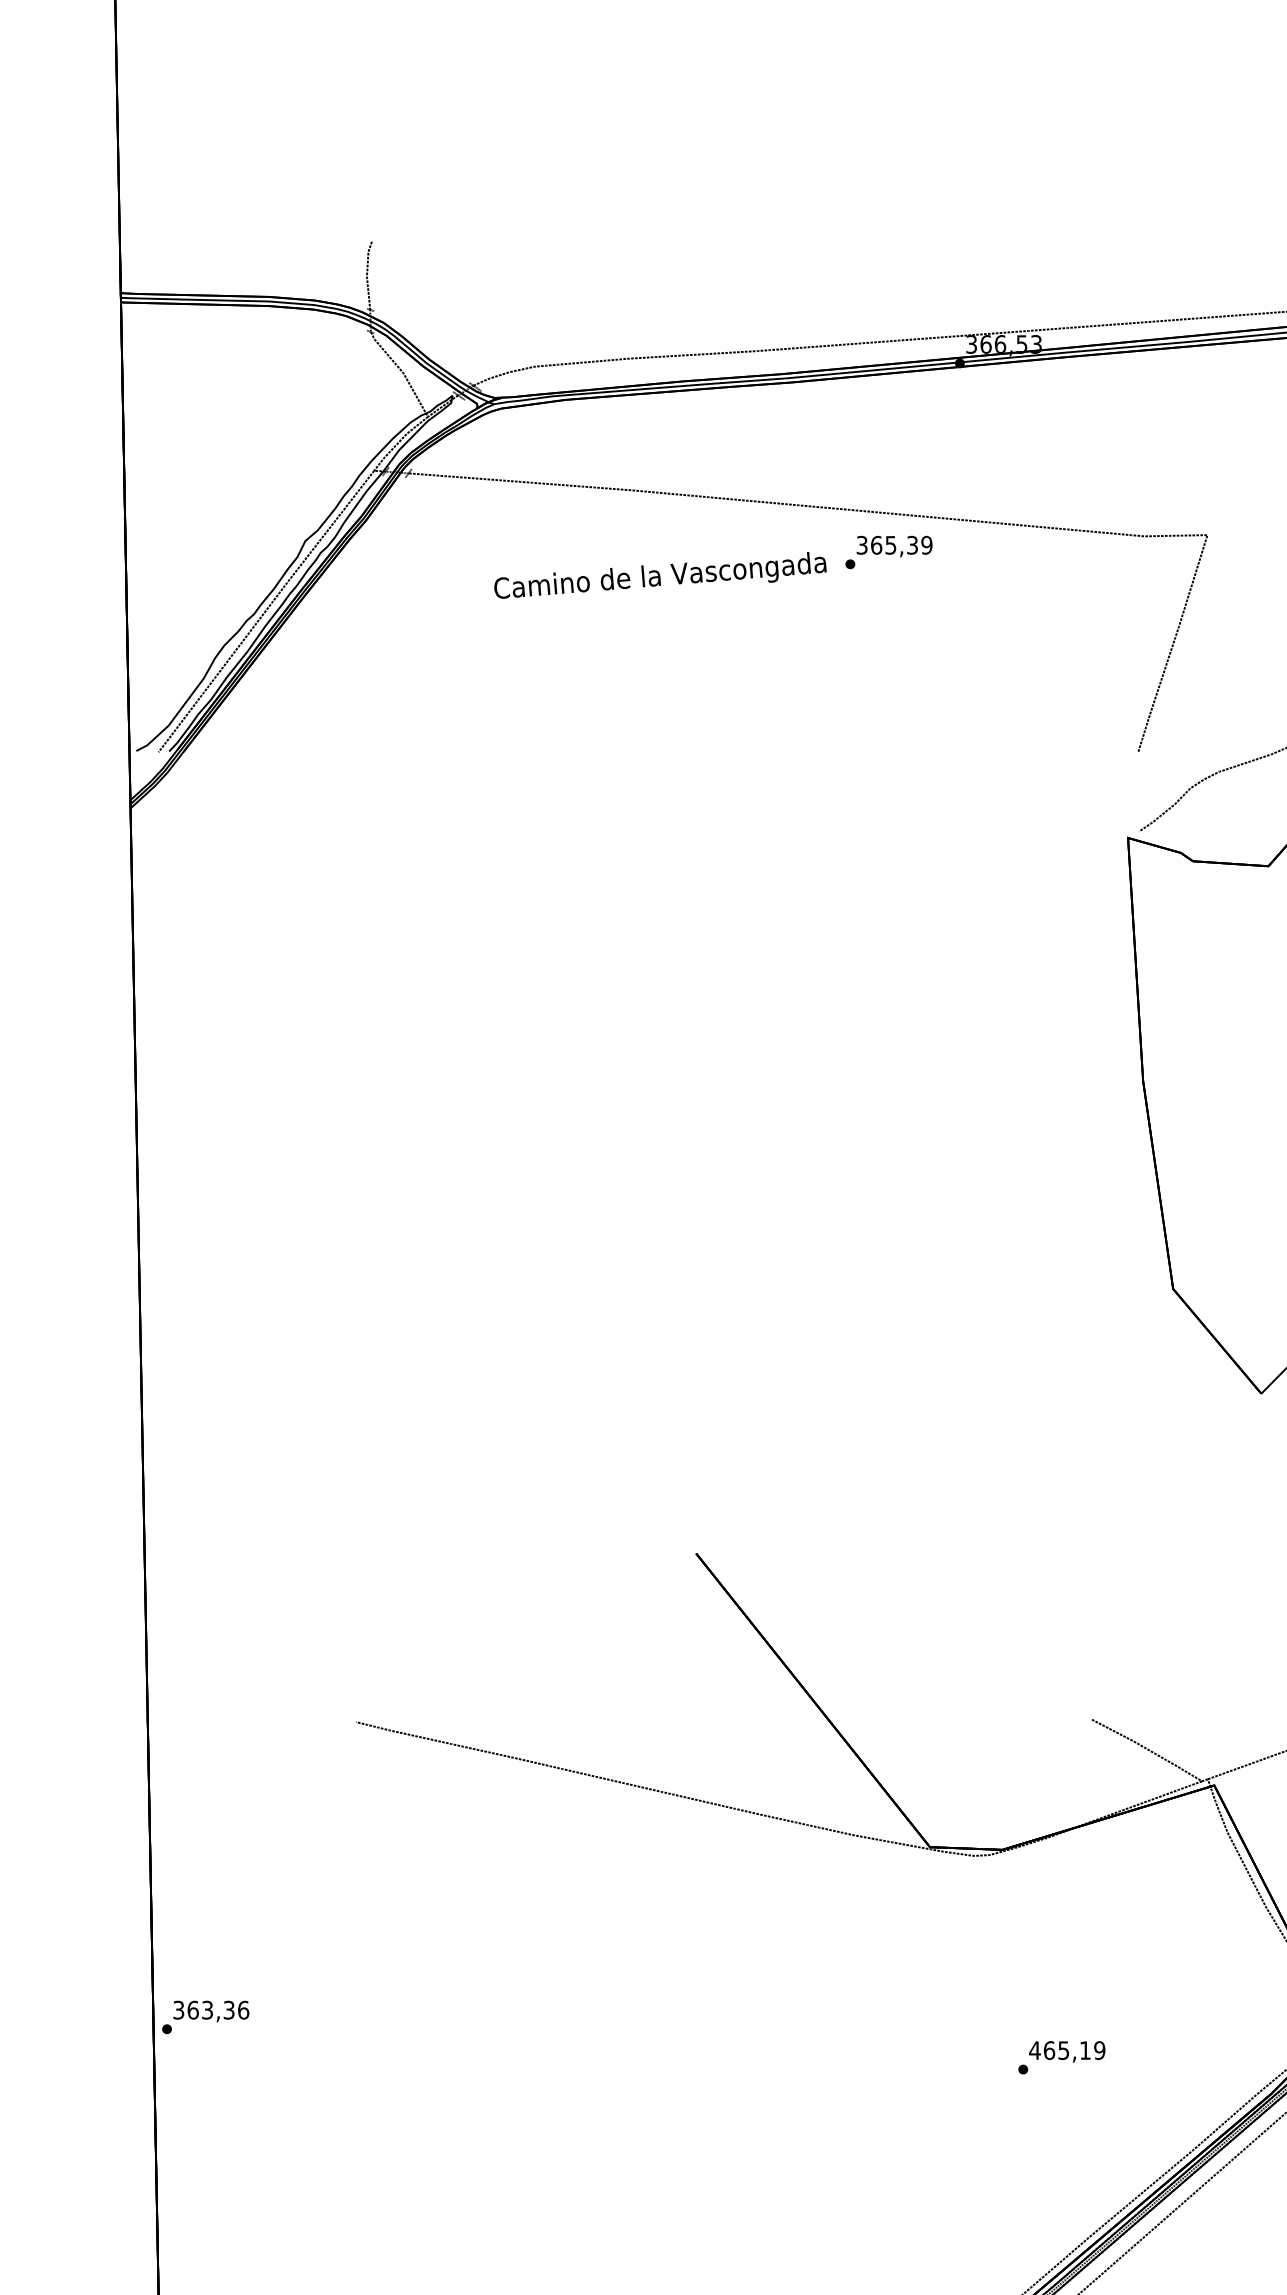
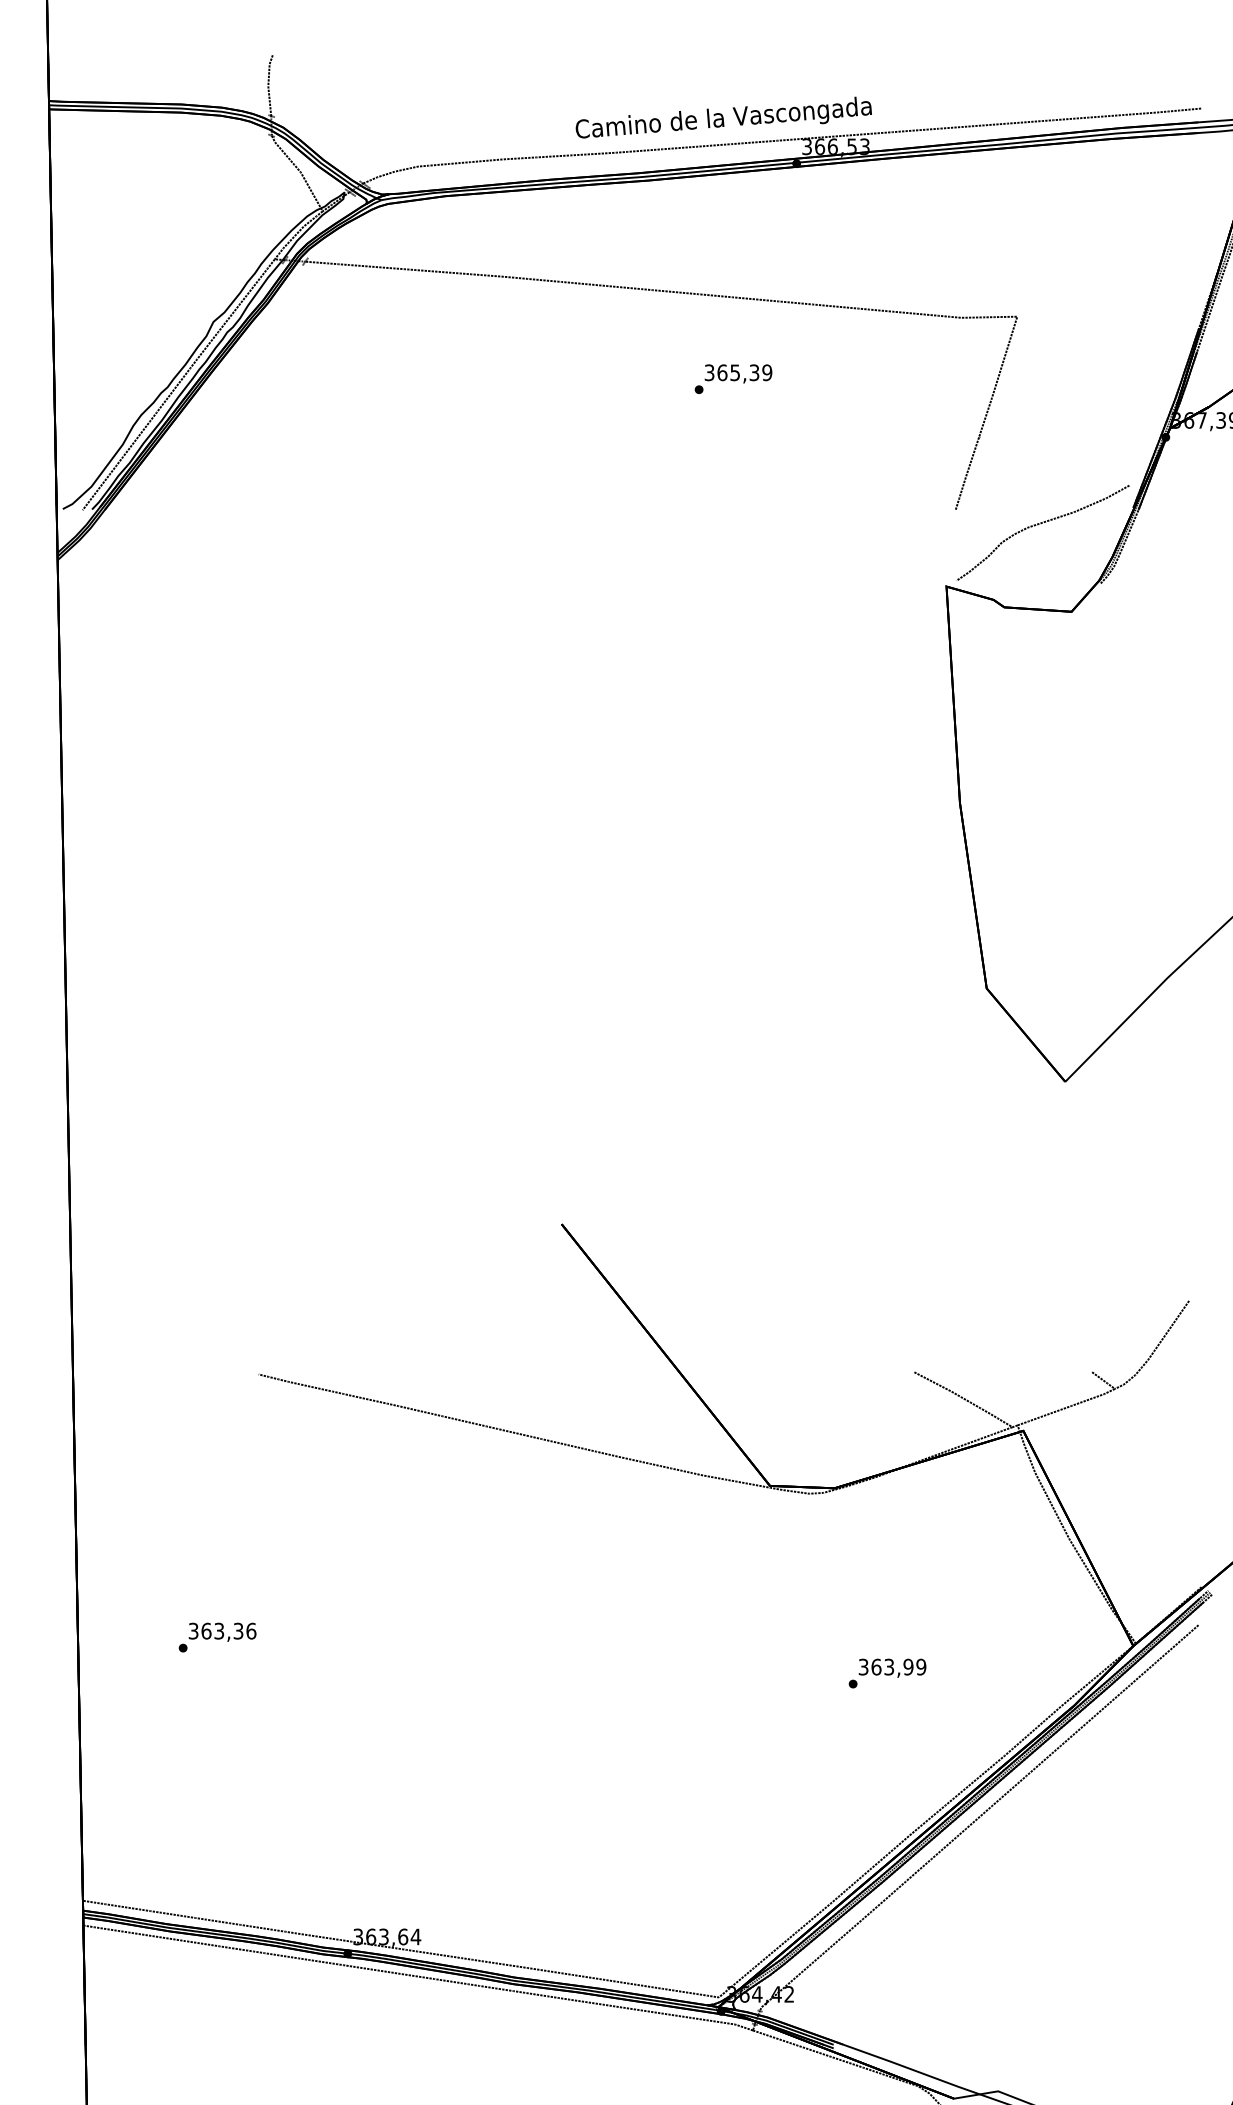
text: (888, 551) -> (733, 378), moved
text: (660, 575) -> (723, 117), moved
text: (205, 2017) -> (217, 1637), moved
text: (1059, 2049) -> (885, 1666), 465,19 -> 363,99

